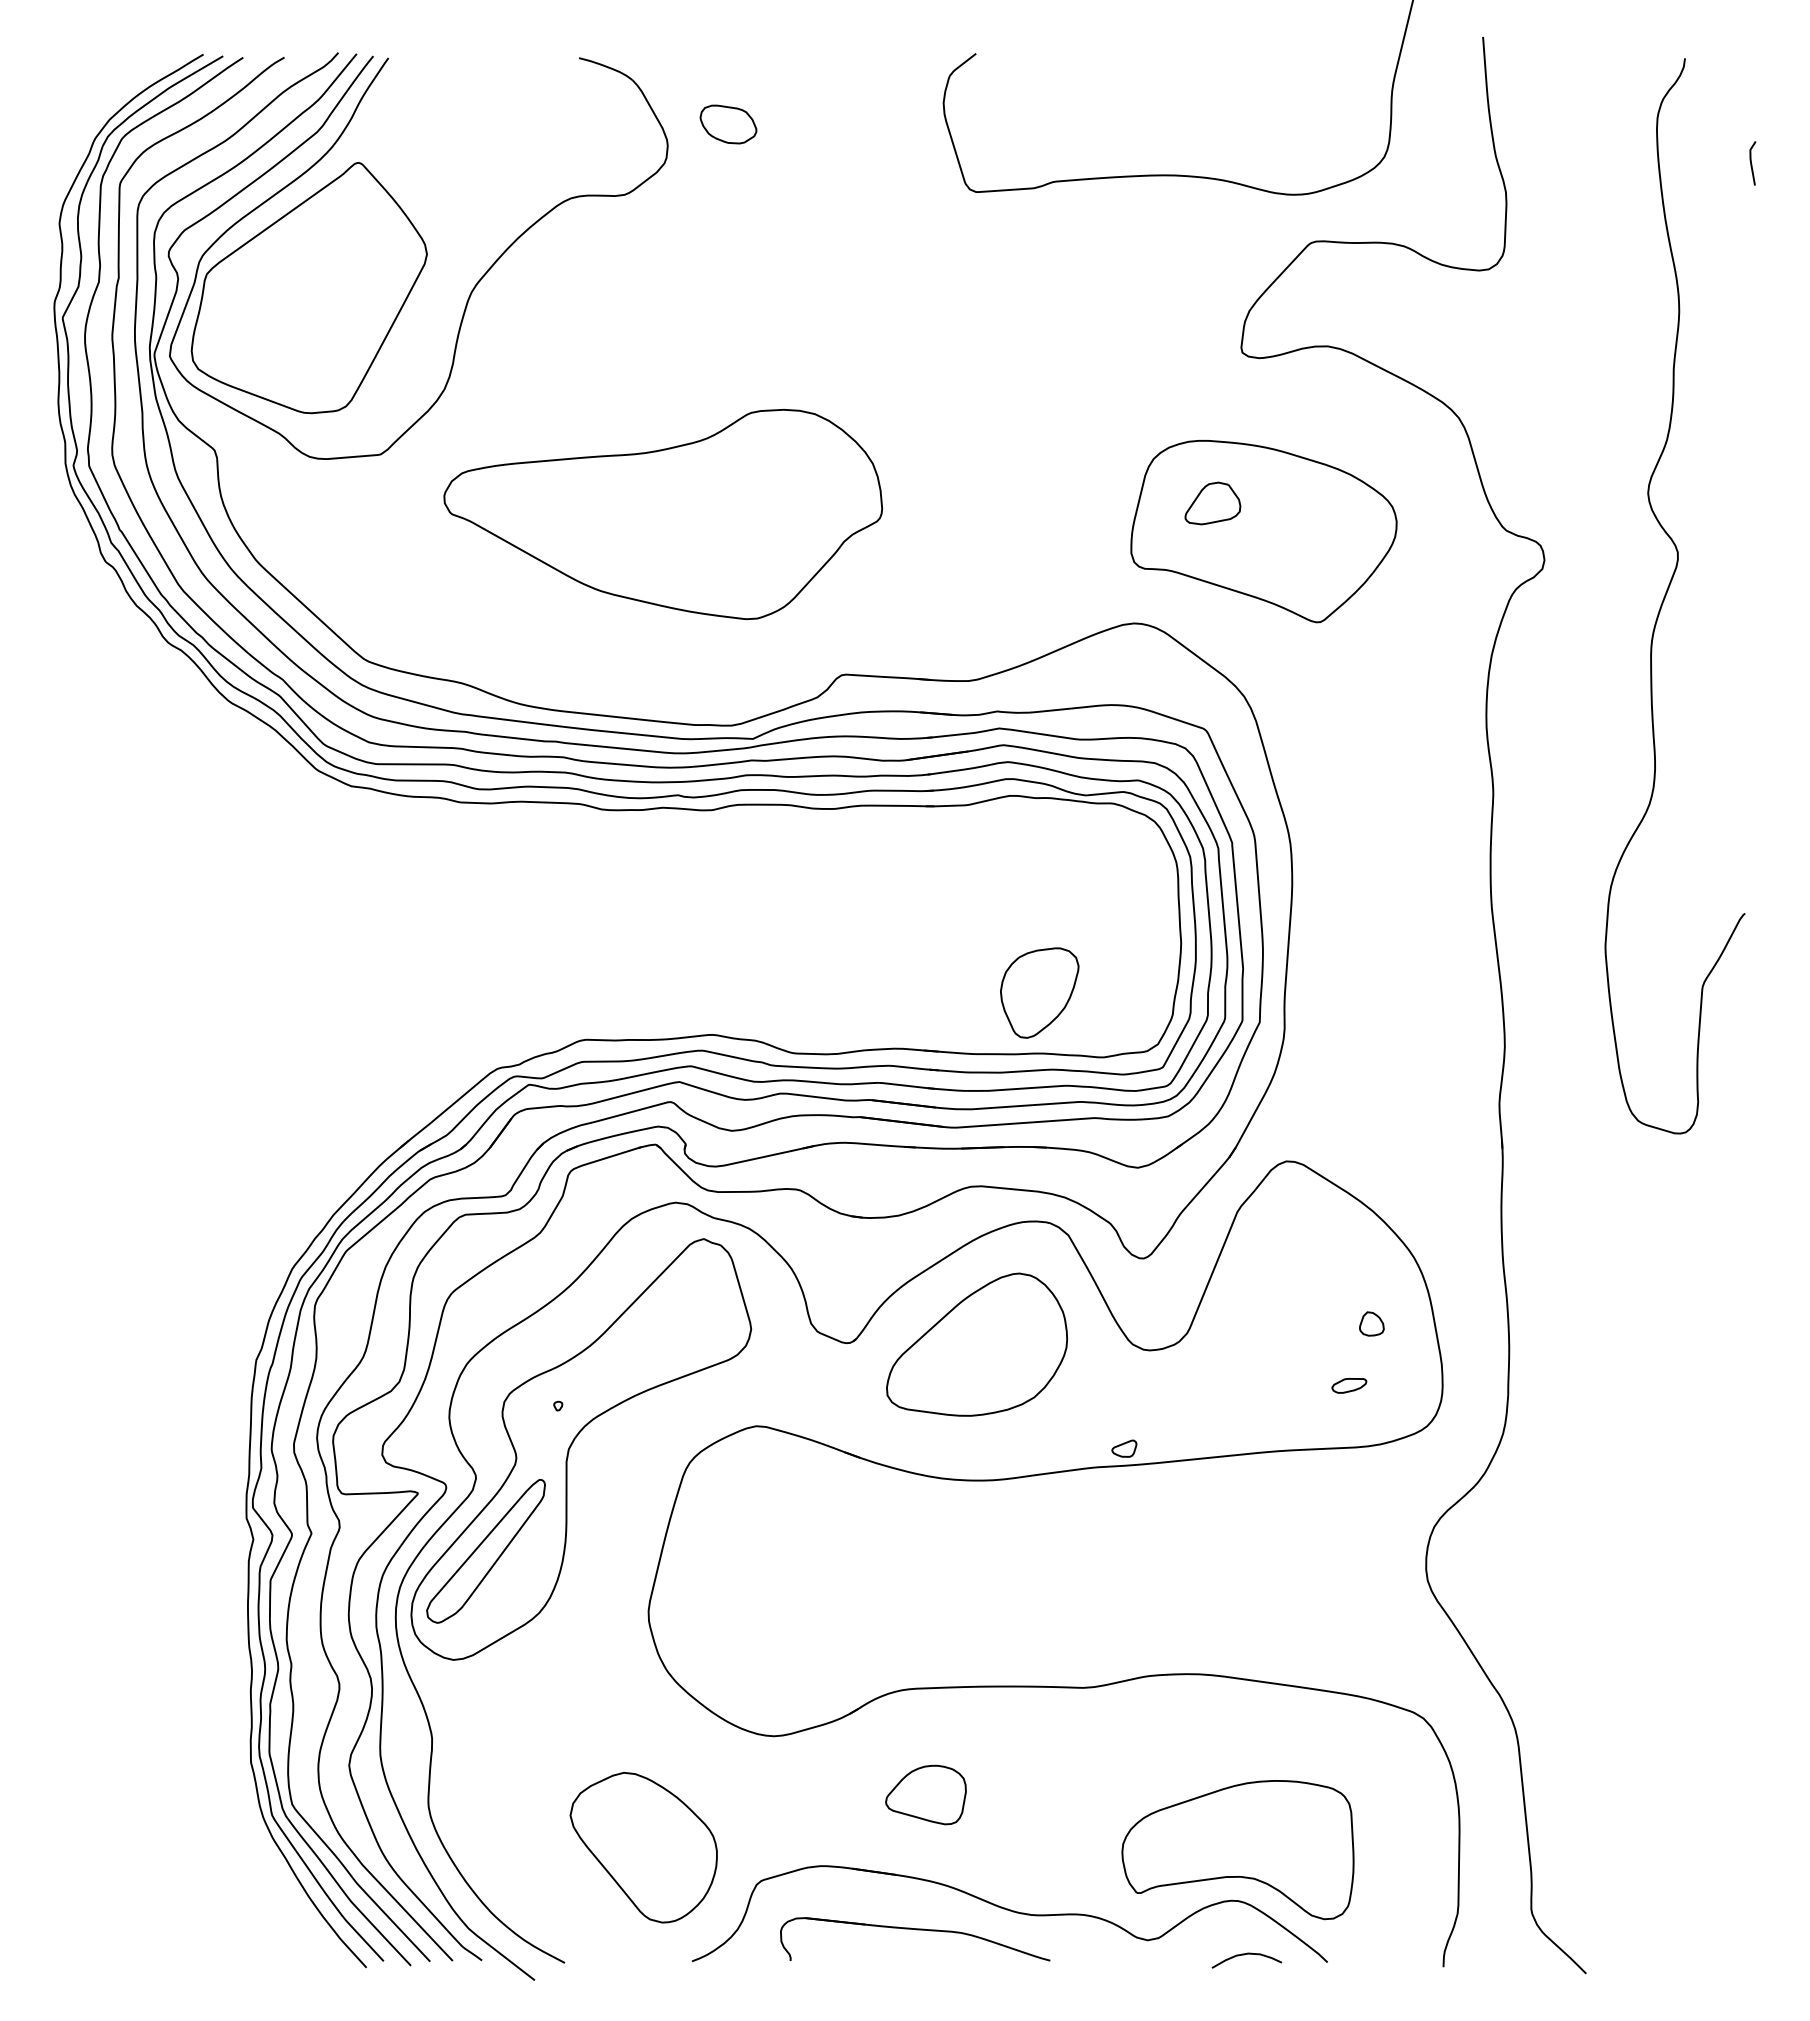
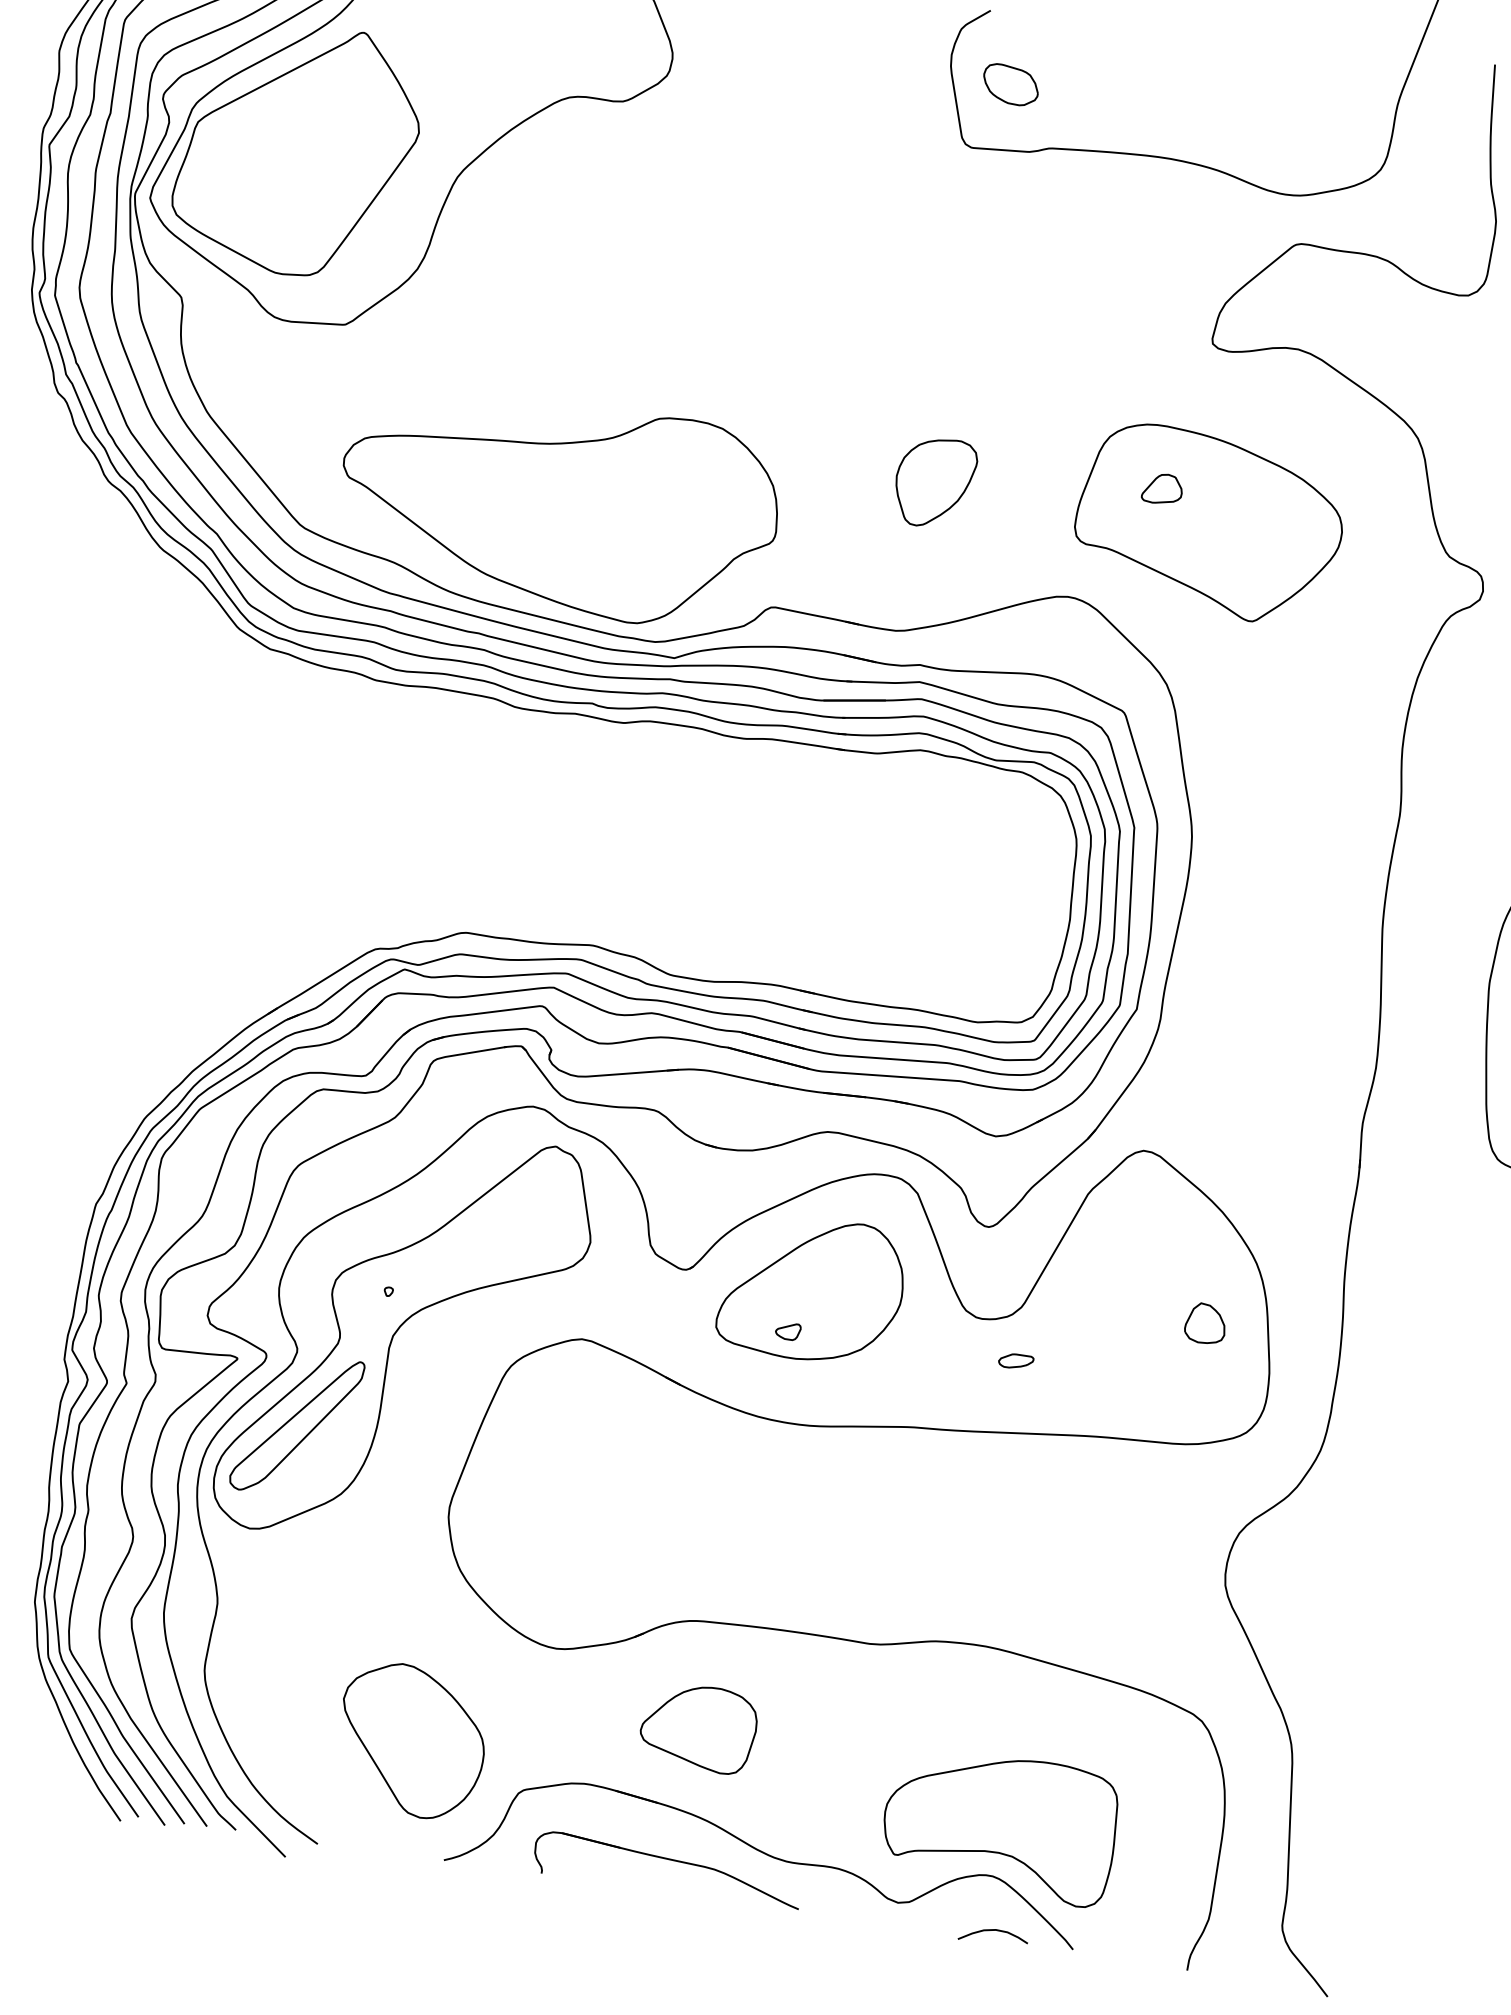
part: (728, 124) -> (1010, 84), moved
part: (1212, 503) -> (1162, 488), size x0.71
part: (663, 514) -> (558, 507), moved
part: (1039, 992) -> (934, 482), moved
part: (1371, 1323) -> (1205, 1323), size x1.67
part: (1349, 1385) -> (1016, 1361), moved
part: (1124, 1448) -> (788, 1331), moved
part: (925, 1794) -> (698, 1727), size x1.43

